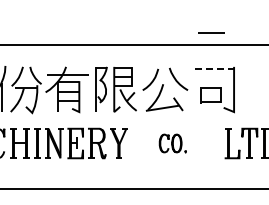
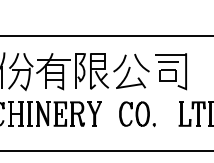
line: (211, 32) -> (168, 61), moved
line: (215, 68) -> (171, 54), dashed -> solid
part: (172, 143) -> (137, 114), size x1.67

